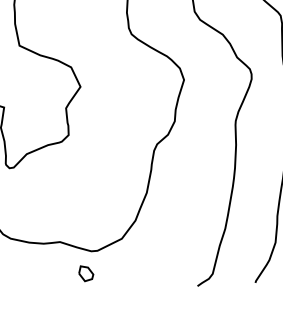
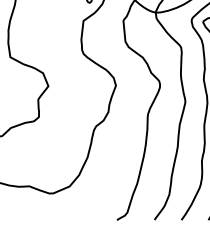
part: (85, 273) -> (44, 207), removed

